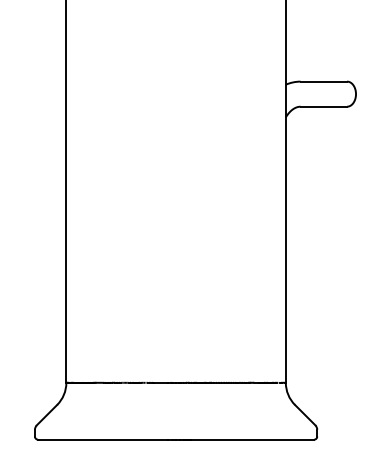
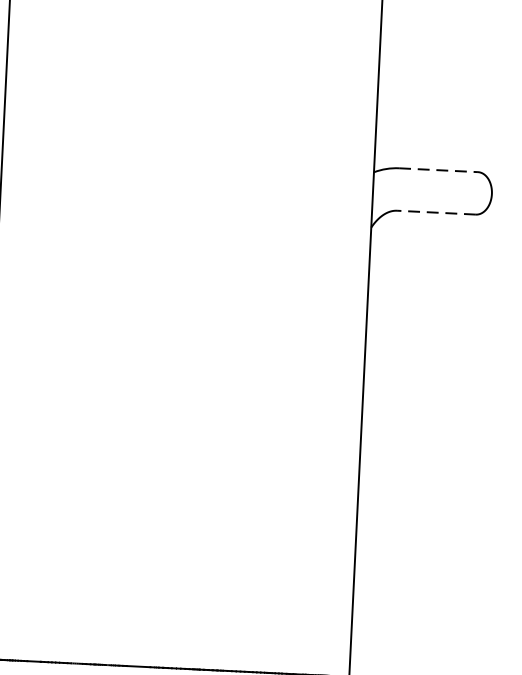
line: (324, 81) -> (439, 170), solid -> dashed
line: (323, 106) -> (435, 212), solid -> dashed

